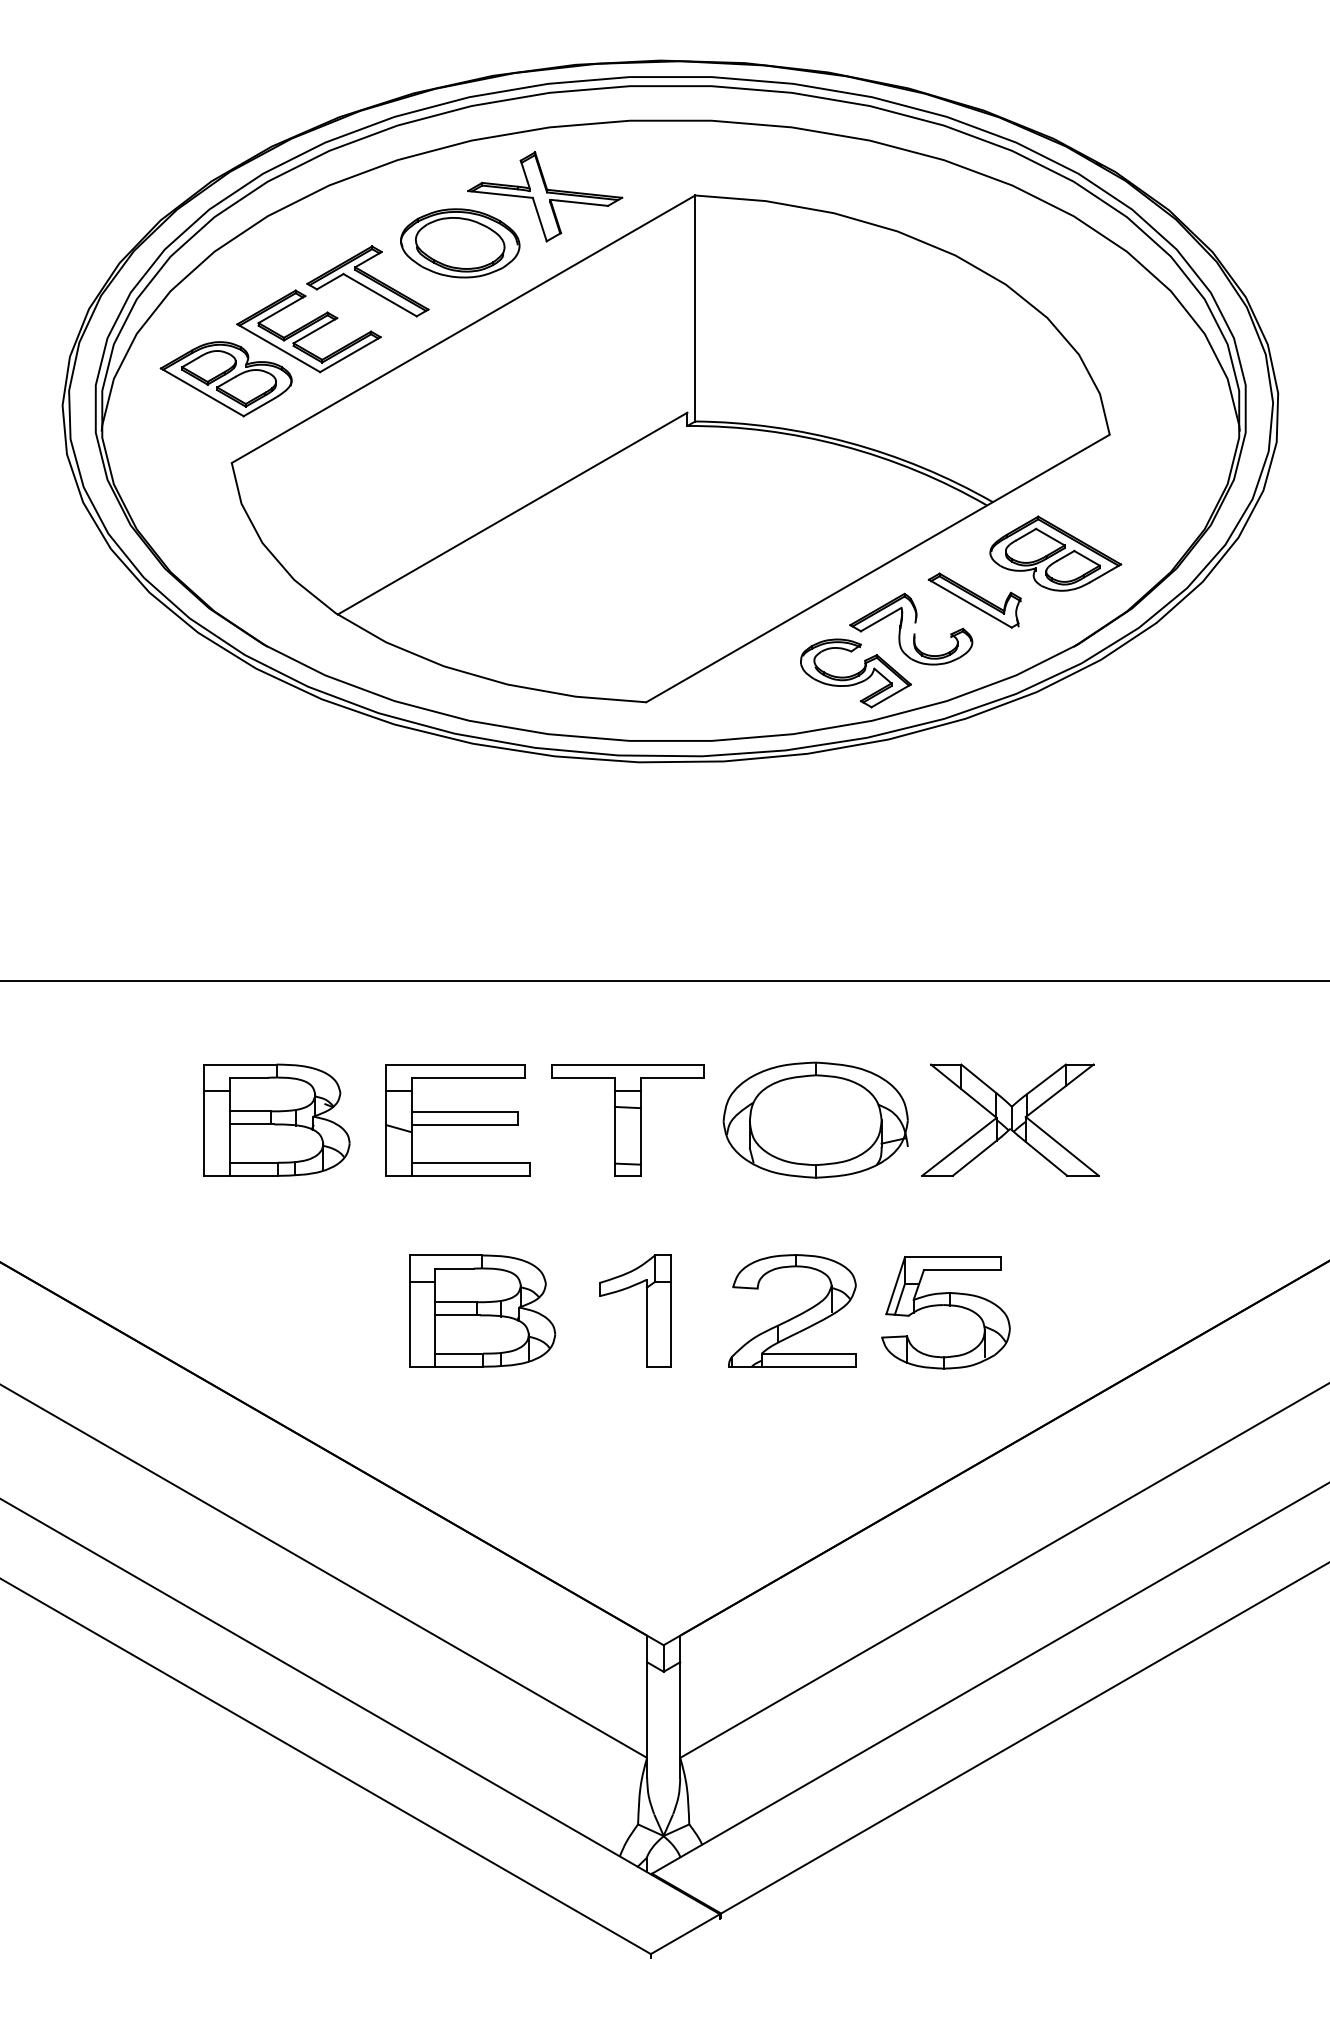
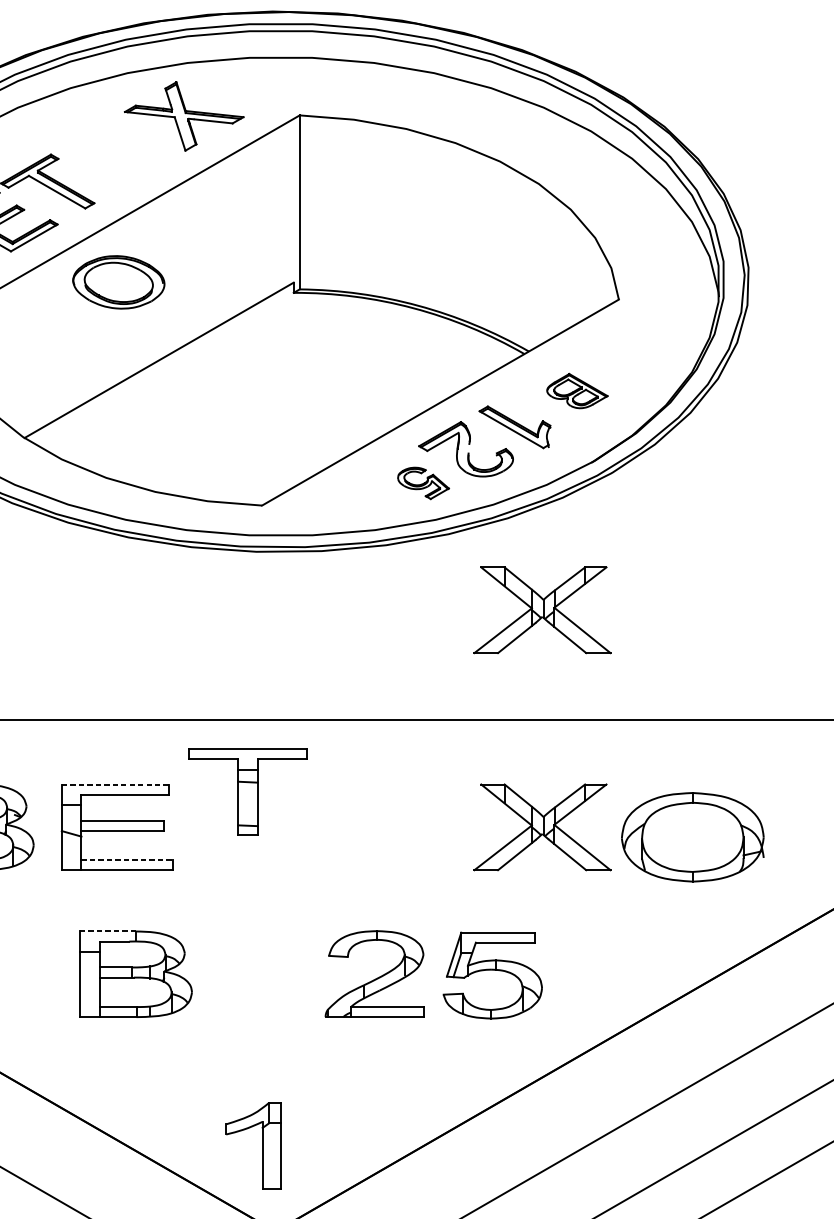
part: (460, 243) -> (119, 282), moved
part: (1055, 553) -> (577, 391), size x0.6
part: (855, 673) -> (423, 483), size x0.6
part: (1010, 837) -> (542, 609), added
line: (455, 1064) -> (115, 784), solid -> dashed
part: (815, 1119) -> (692, 836), moved
part: (627, 1120) -> (247, 792), moved
line: (471, 1162) -> (127, 859), solid -> dashed
line: (446, 1255) -> (108, 931), solid -> dashed
part: (646, 1310) -> (262, 1145), moved

